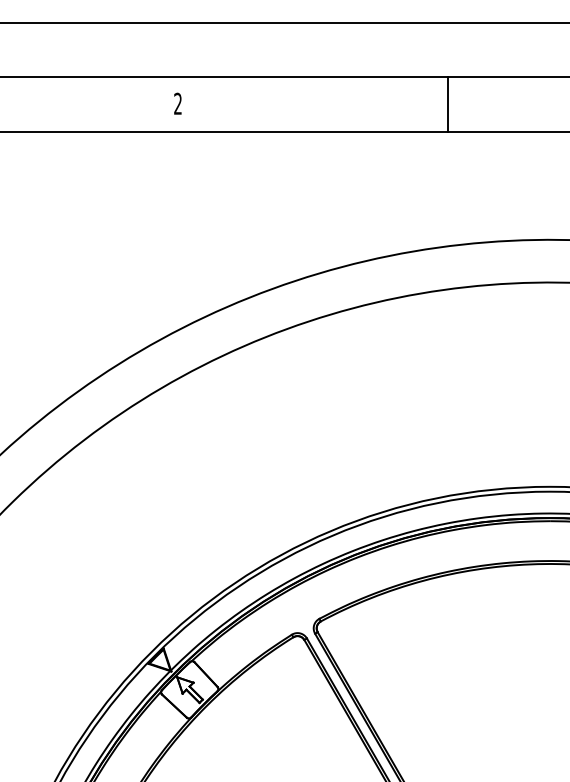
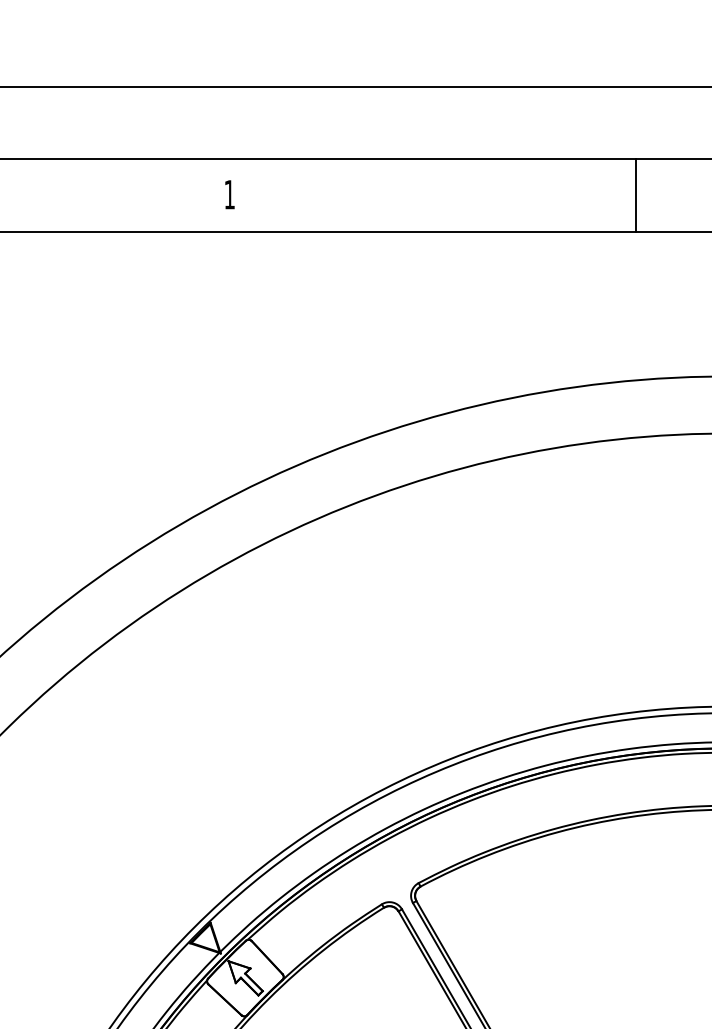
text: (177, 103) -> (228, 194), 2 -> 1
line: (447, 104) -> (635, 195), moved

